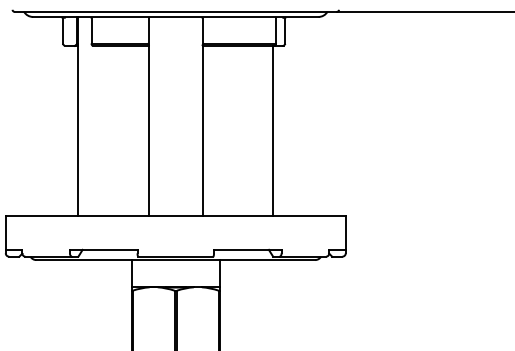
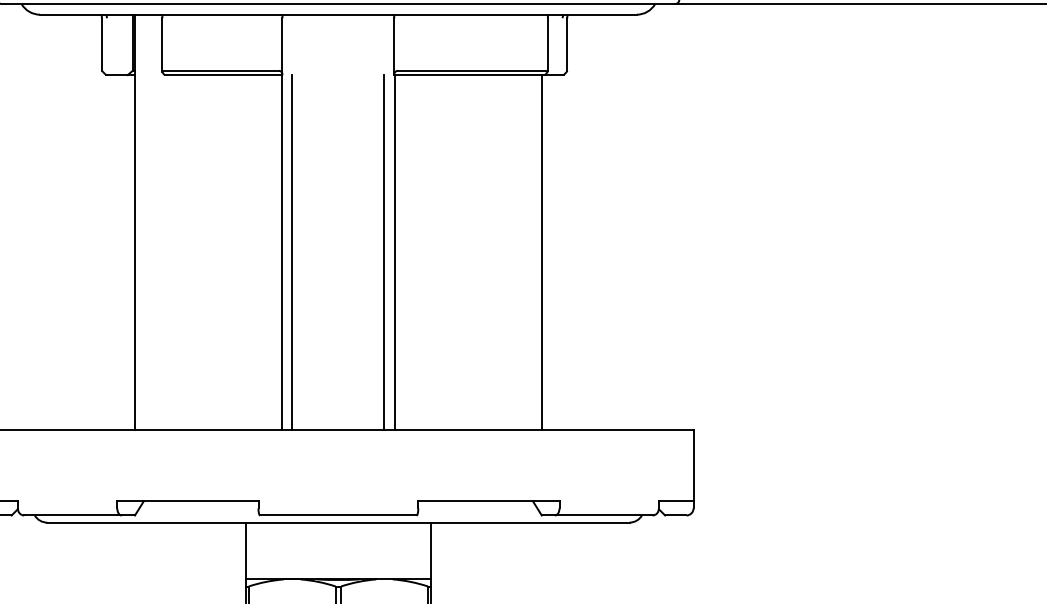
line: (153, 130) -> (291, 251), added
line: (197, 130) -> (383, 251), added

